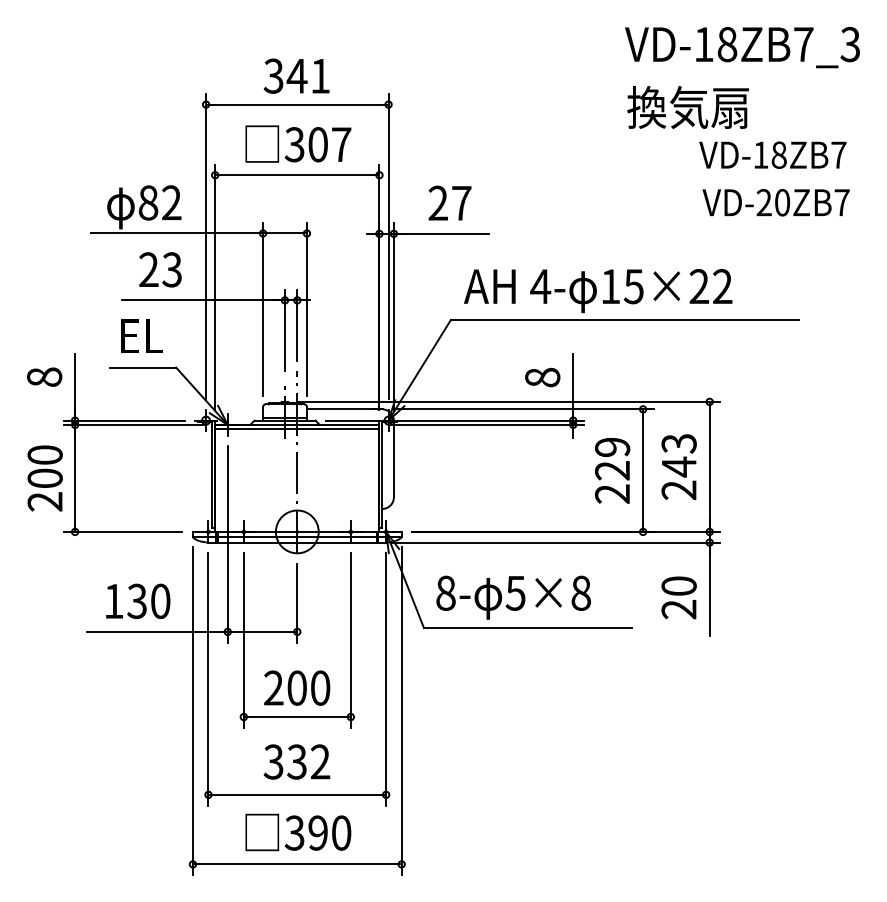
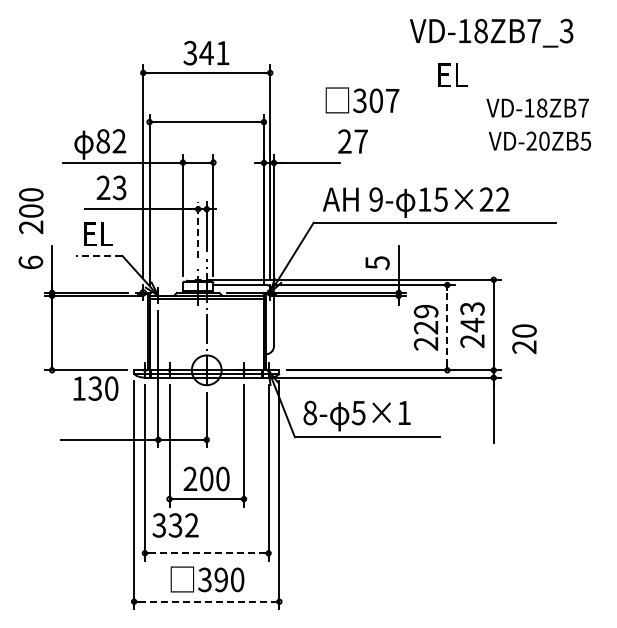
text: (742, 46) -> (491, 32), moved
text: (687, 106) -> (478, 74), 換気扇 -> EL
text: (298, 144) -> (362, 100), moved
text: (449, 203) -> (352, 141), moved
text: (841, 203) -> (585, 141), VD-20ZB7 -> VD-20ZB5
text: (539, 286) -> (375, 199), 4- -> 9-
line: (285, 329) -> (198, 229), solid -> dashed
line: (141, 366) -> (98, 255), solid -> dashed
text: (44, 376) -> (30, 262), 8 -> 6
text: (542, 376) -> (377, 262), 8 -> 5
line: (643, 470) -> (447, 327), solid -> dashed
text: (45, 479) -> (31, 211), moved
text: (581, 592) -> (404, 412), 5×8 -> 5×1
text: (679, 596) -> (524, 338), moved
text: (137, 601) -> (95, 388), moved
text: (296, 762) -> (175, 525), moved
line: (298, 795) -> (207, 553), solid -> dashed
line: (298, 864) -> (207, 601), solid -> dashed

